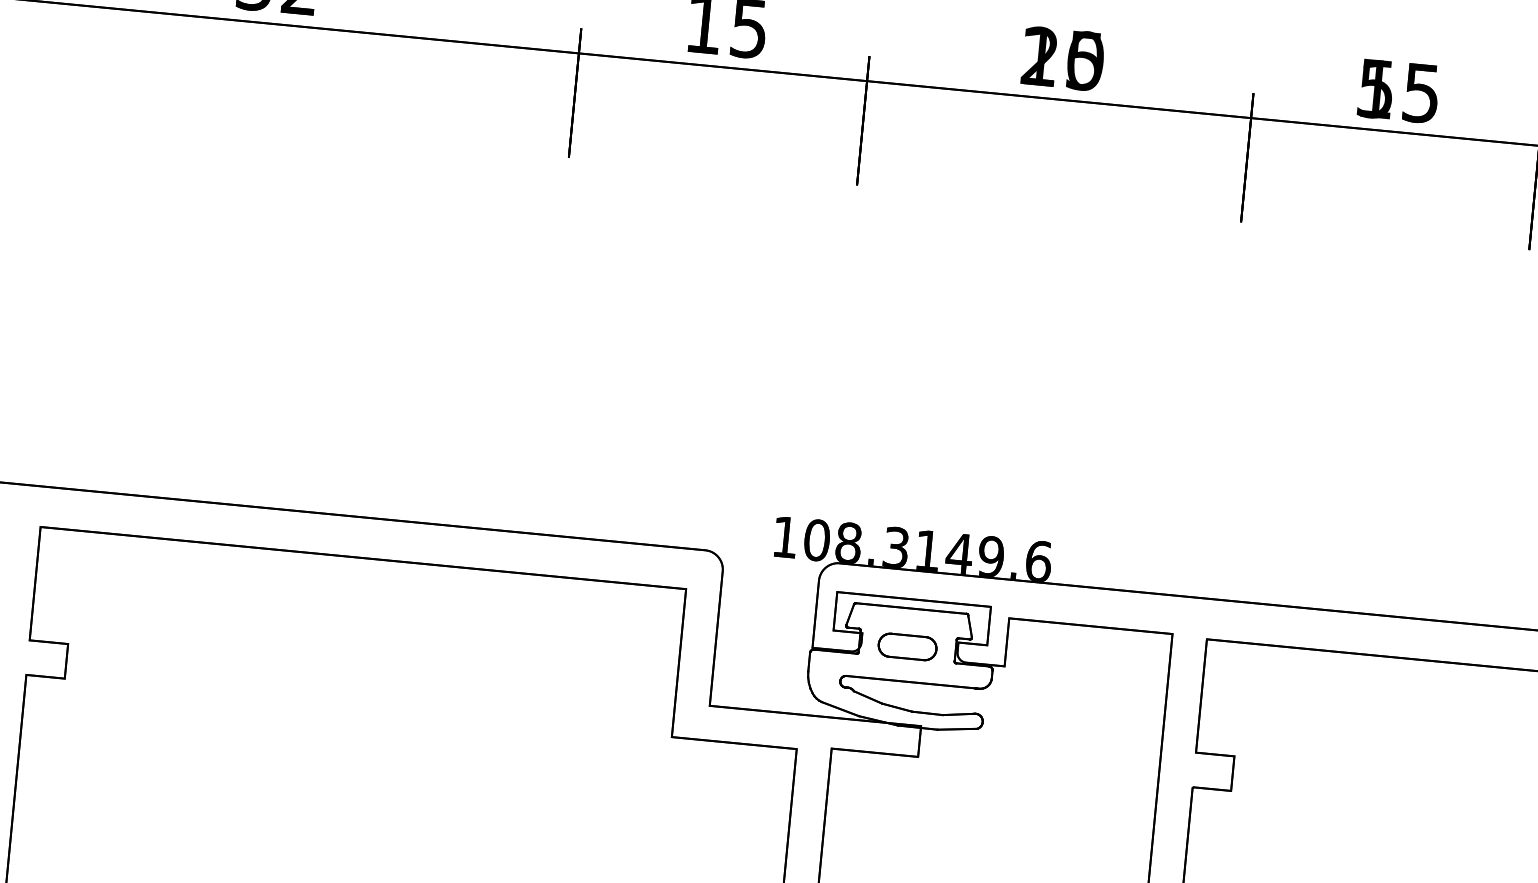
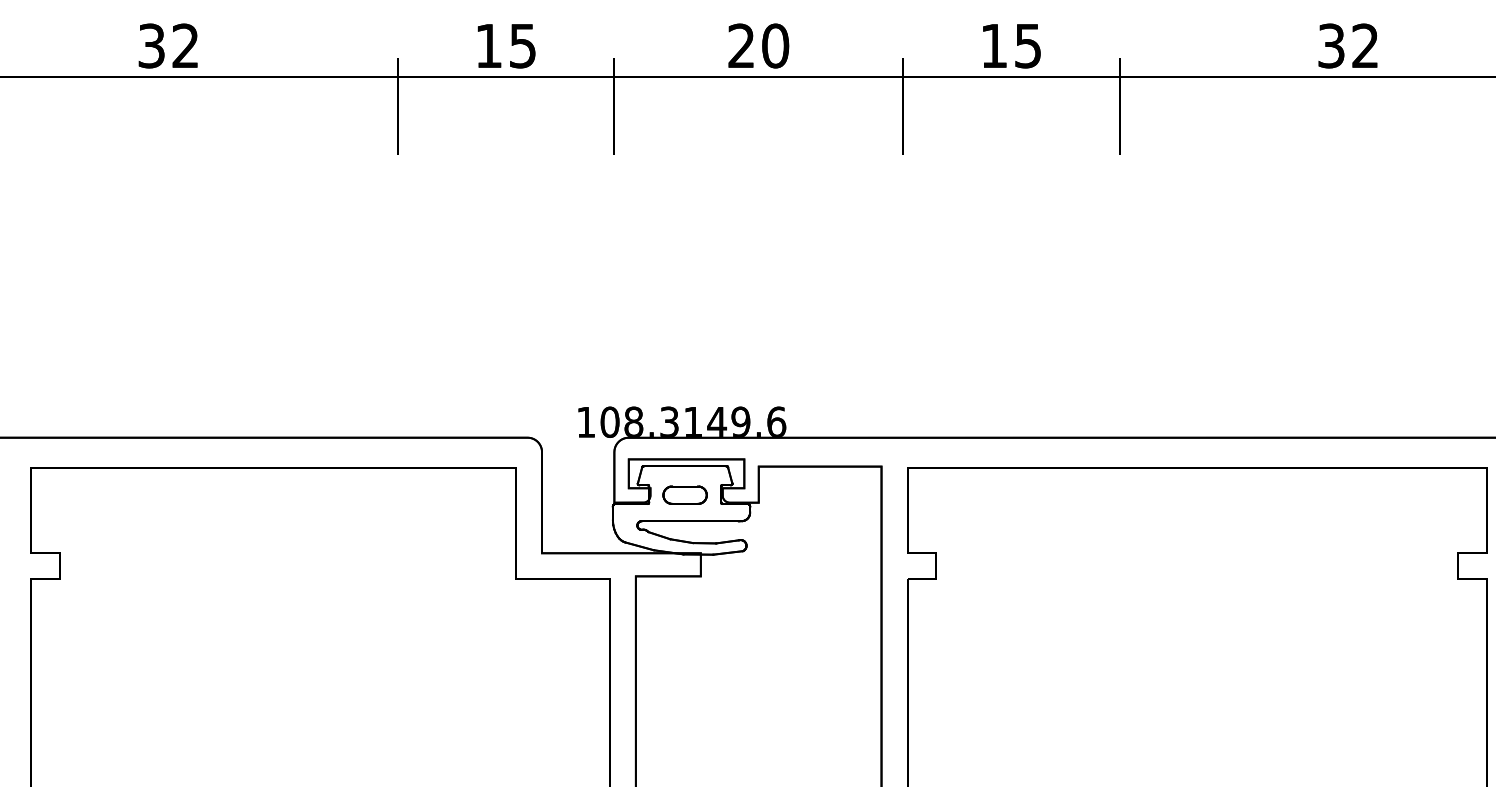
text: (1062, 58) -> (758, 45), 15 -> 20
text: (1375, 89) -> (993, 46), 55 -> 15

